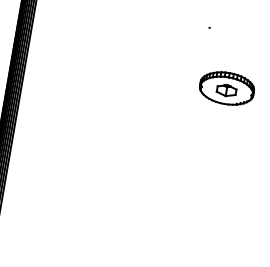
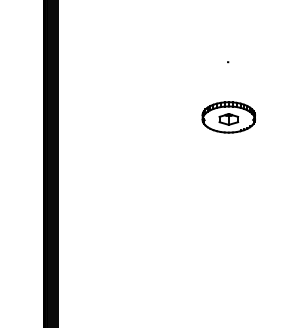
part: (226, 88) -> (228, 117), moved

